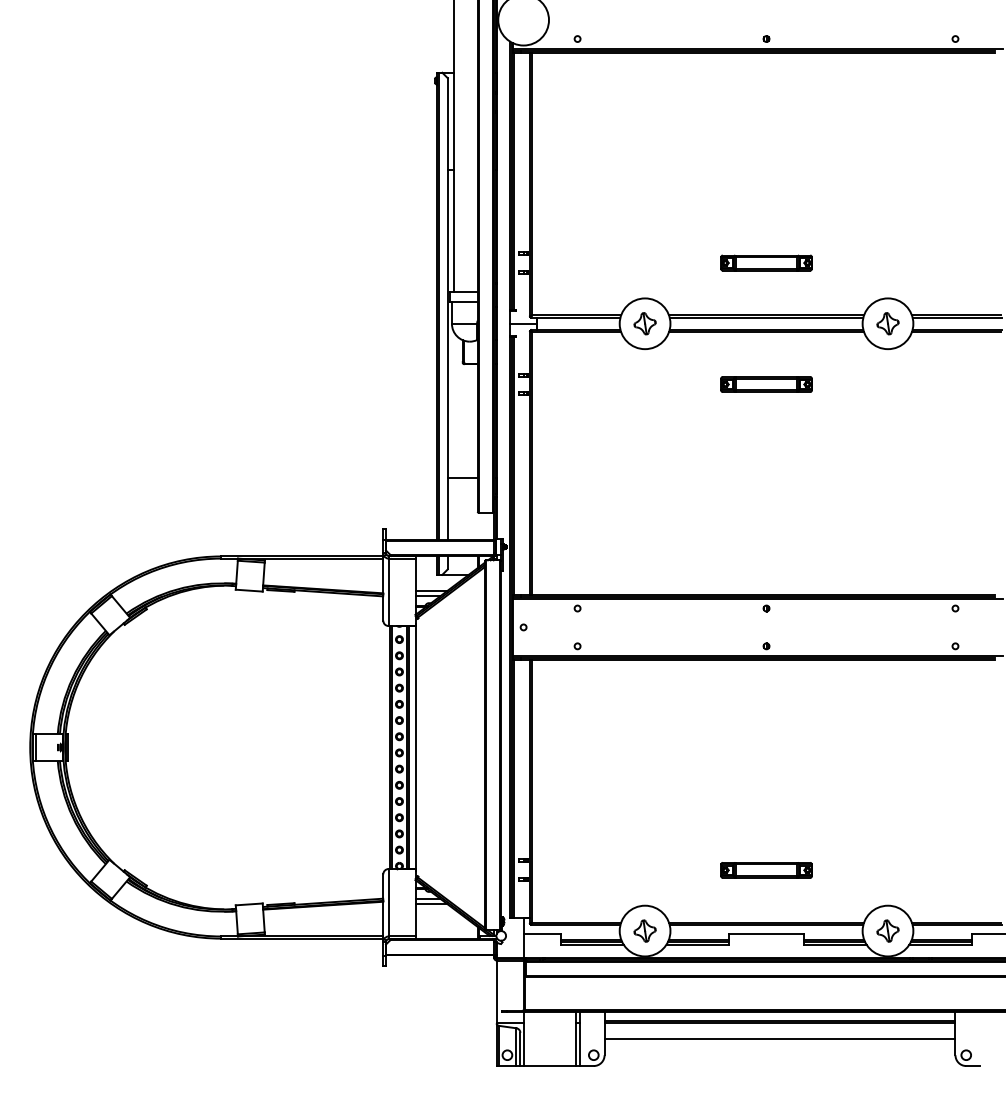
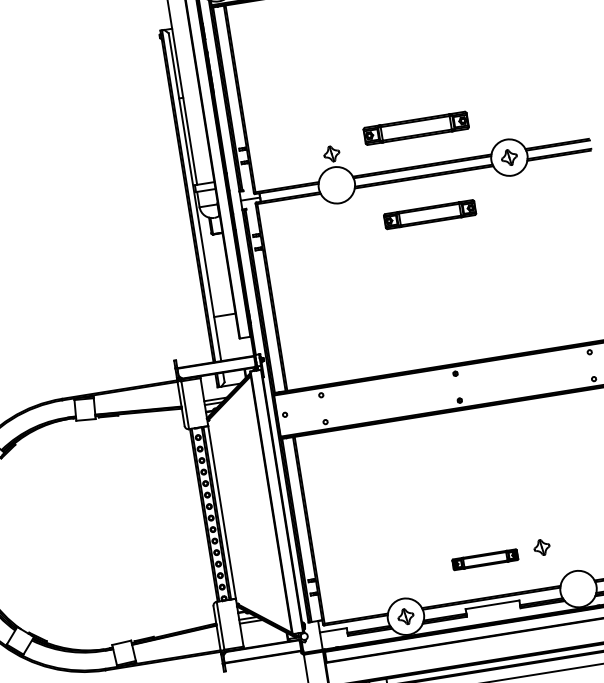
part: (766, 262) -> (416, 127), size x1.6
part: (644, 323) -> (331, 153), moved
part: (766, 384) -> (430, 214), size x1.4
part: (887, 930) -> (541, 547), moved

